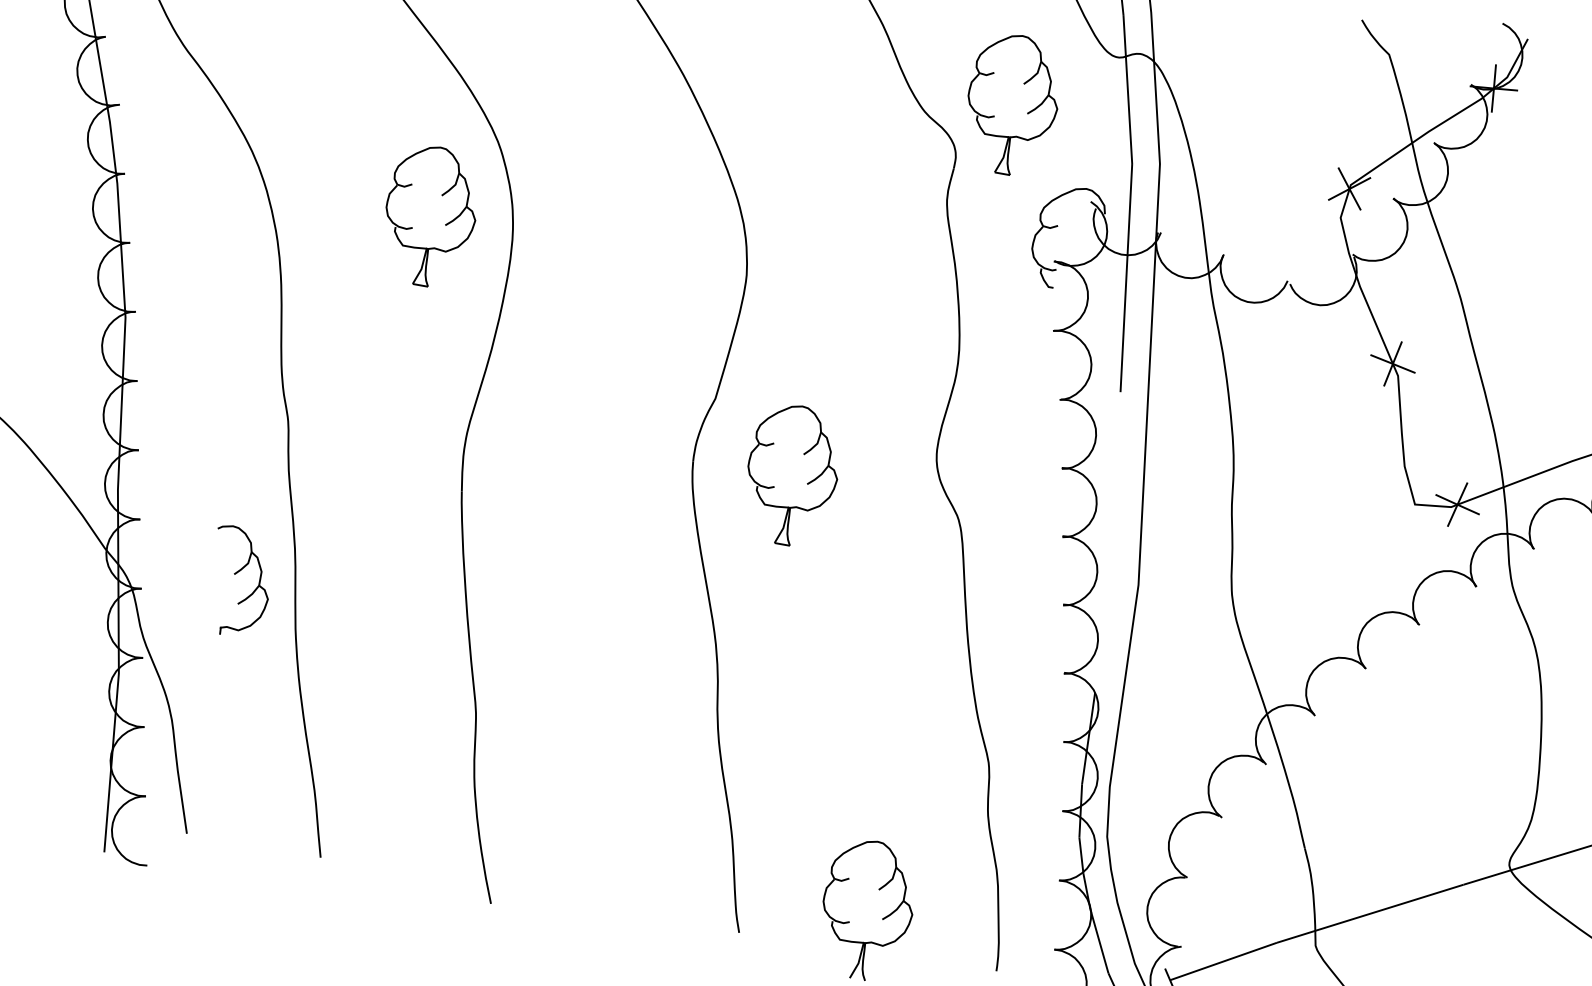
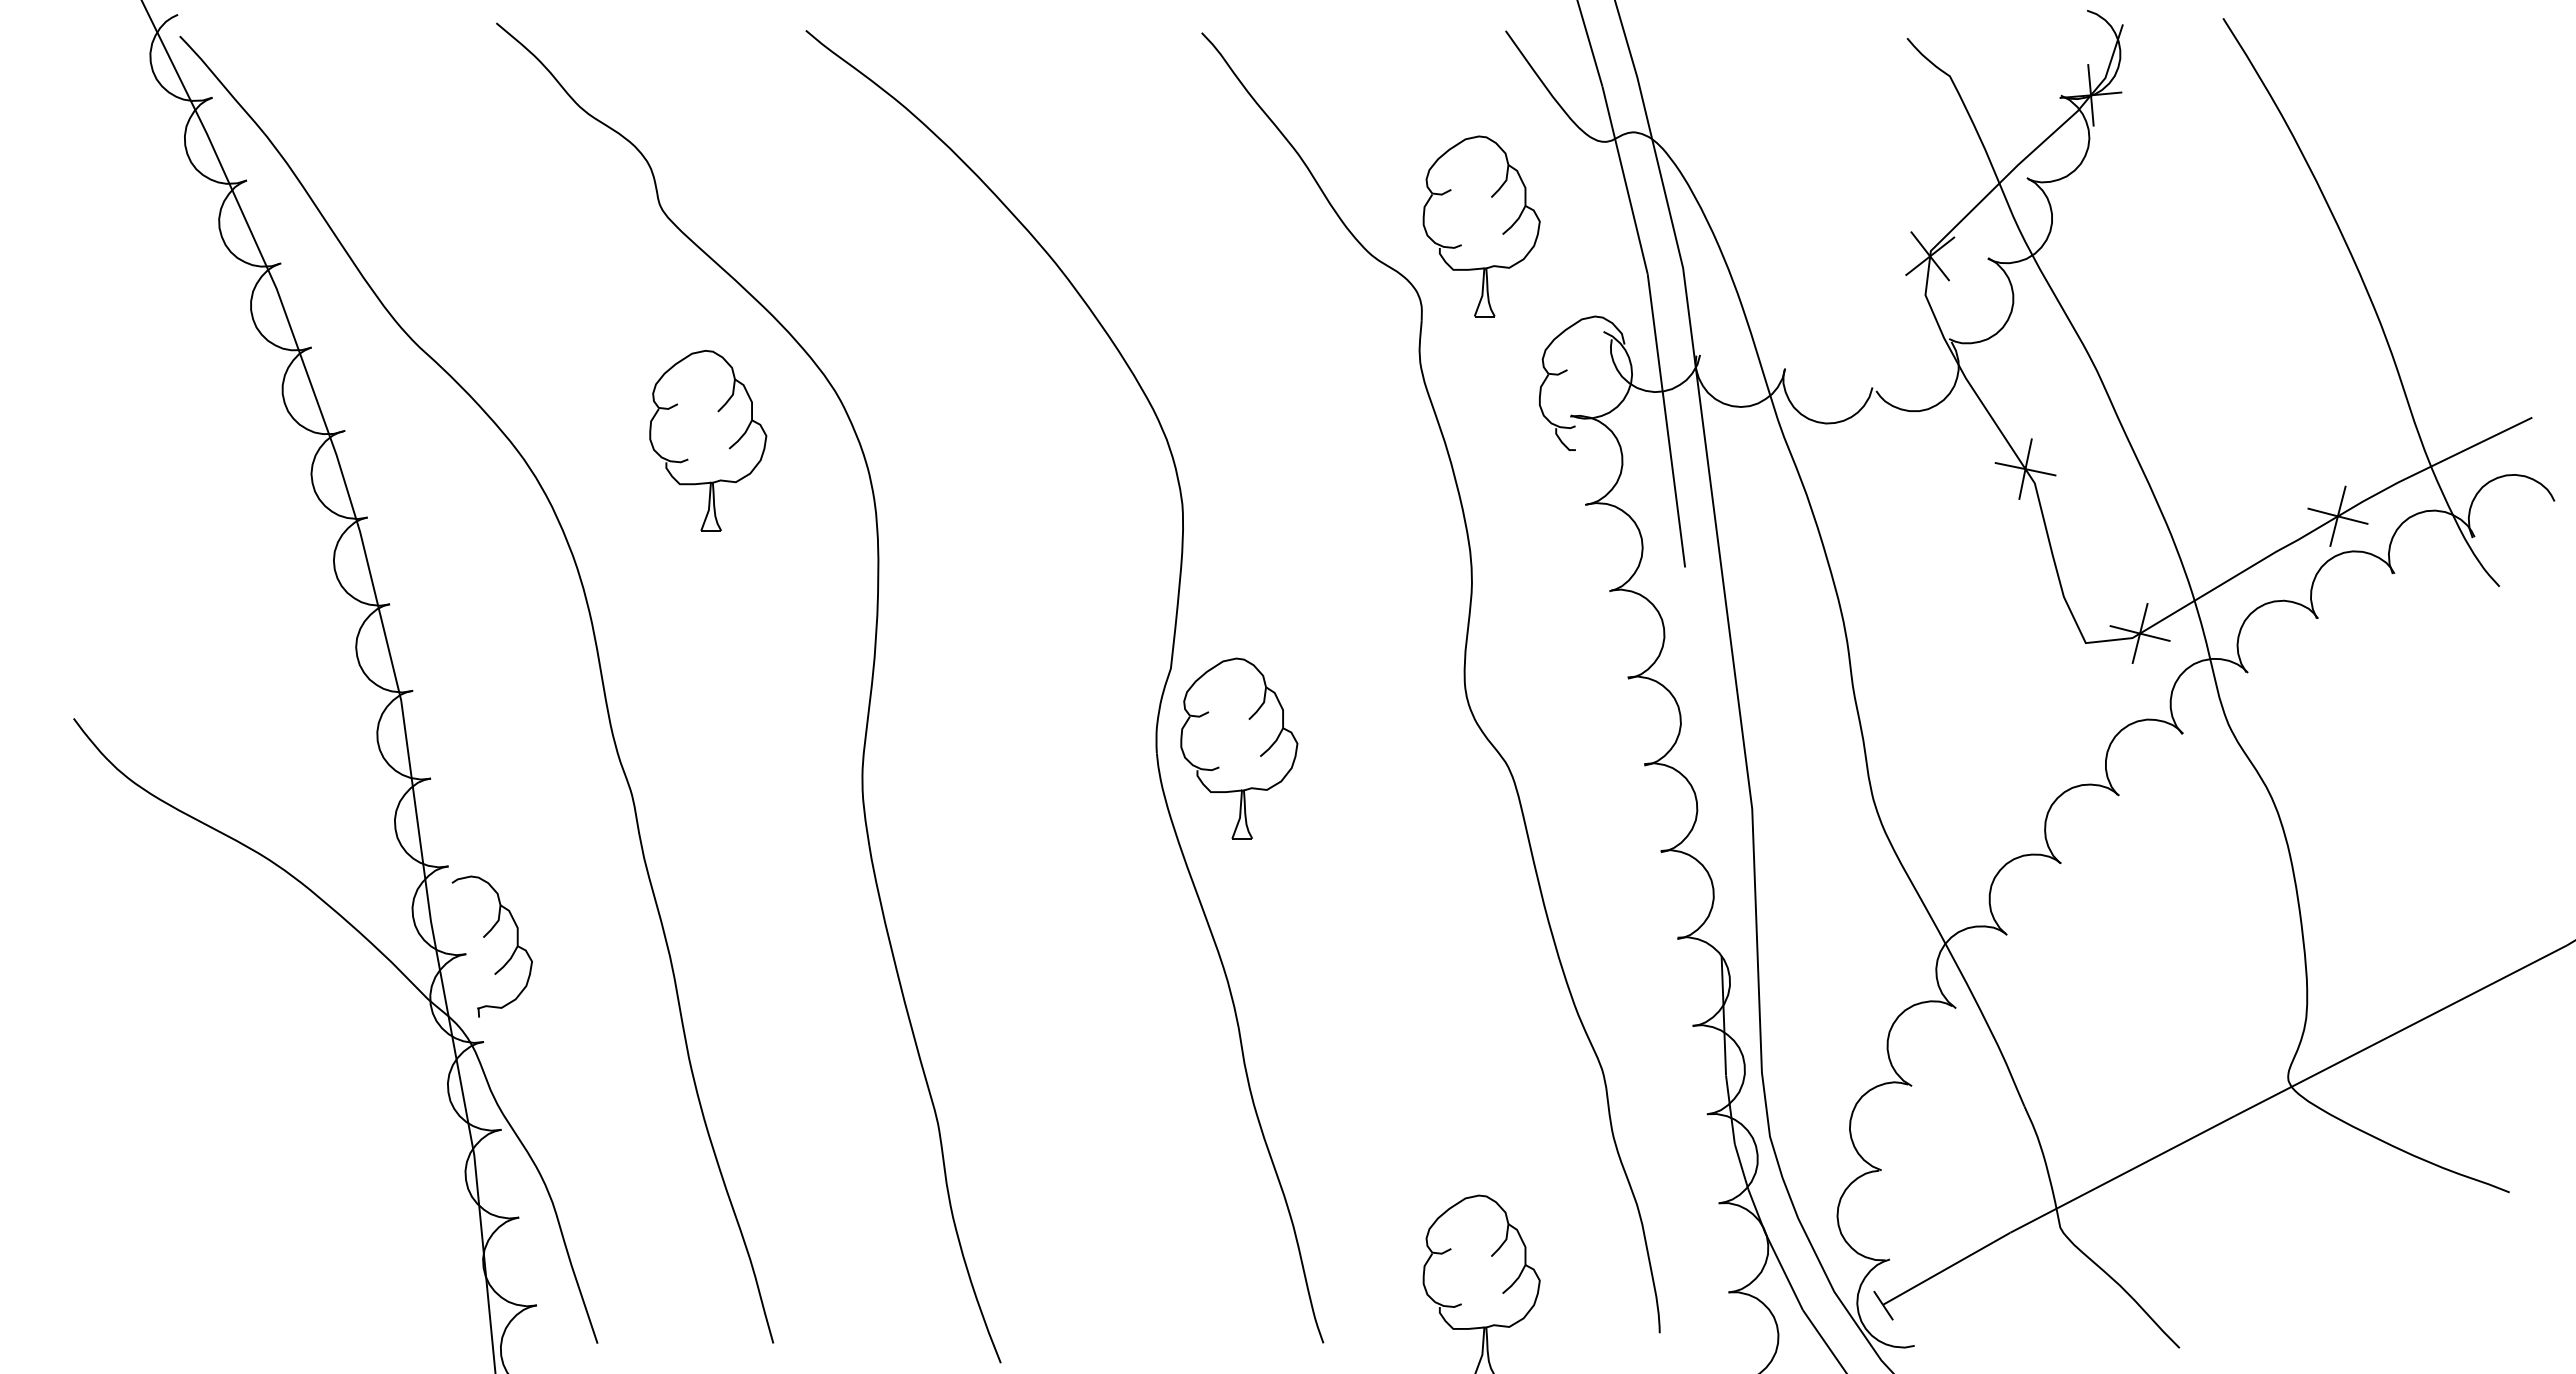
part: (430, 216) -> (708, 440), moved
part: (792, 475) -> (1239, 748), moved
part: (235, 574) -> (484, 937), moved

